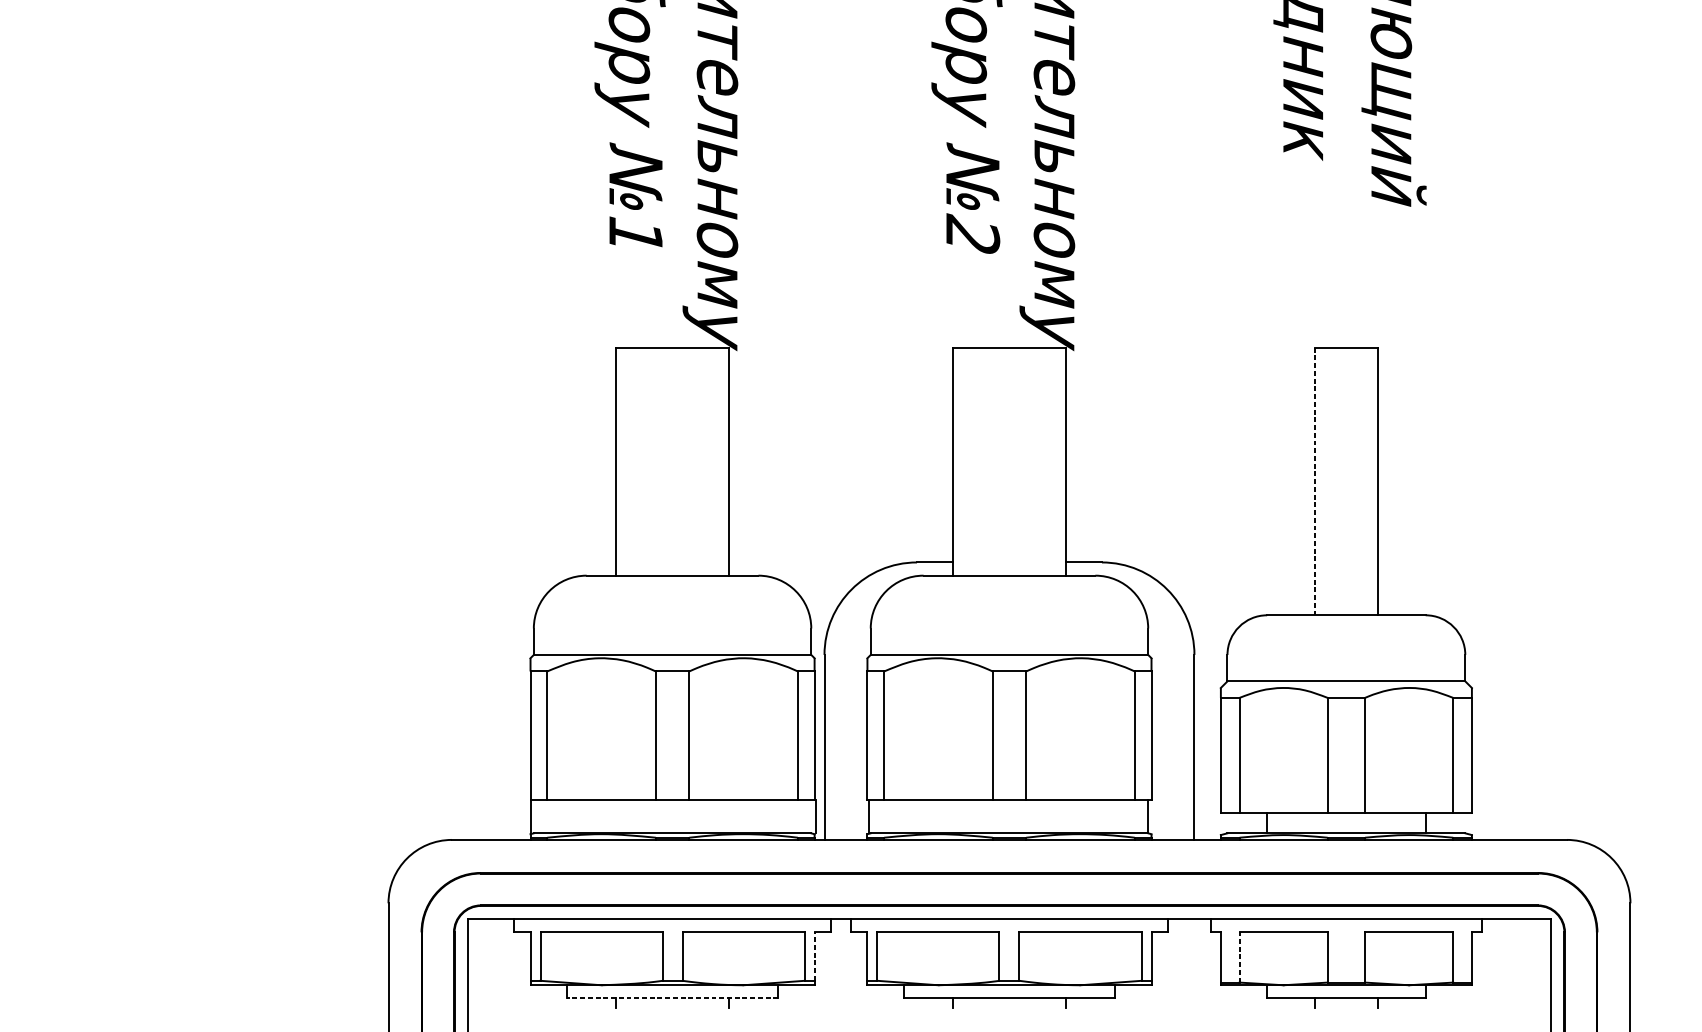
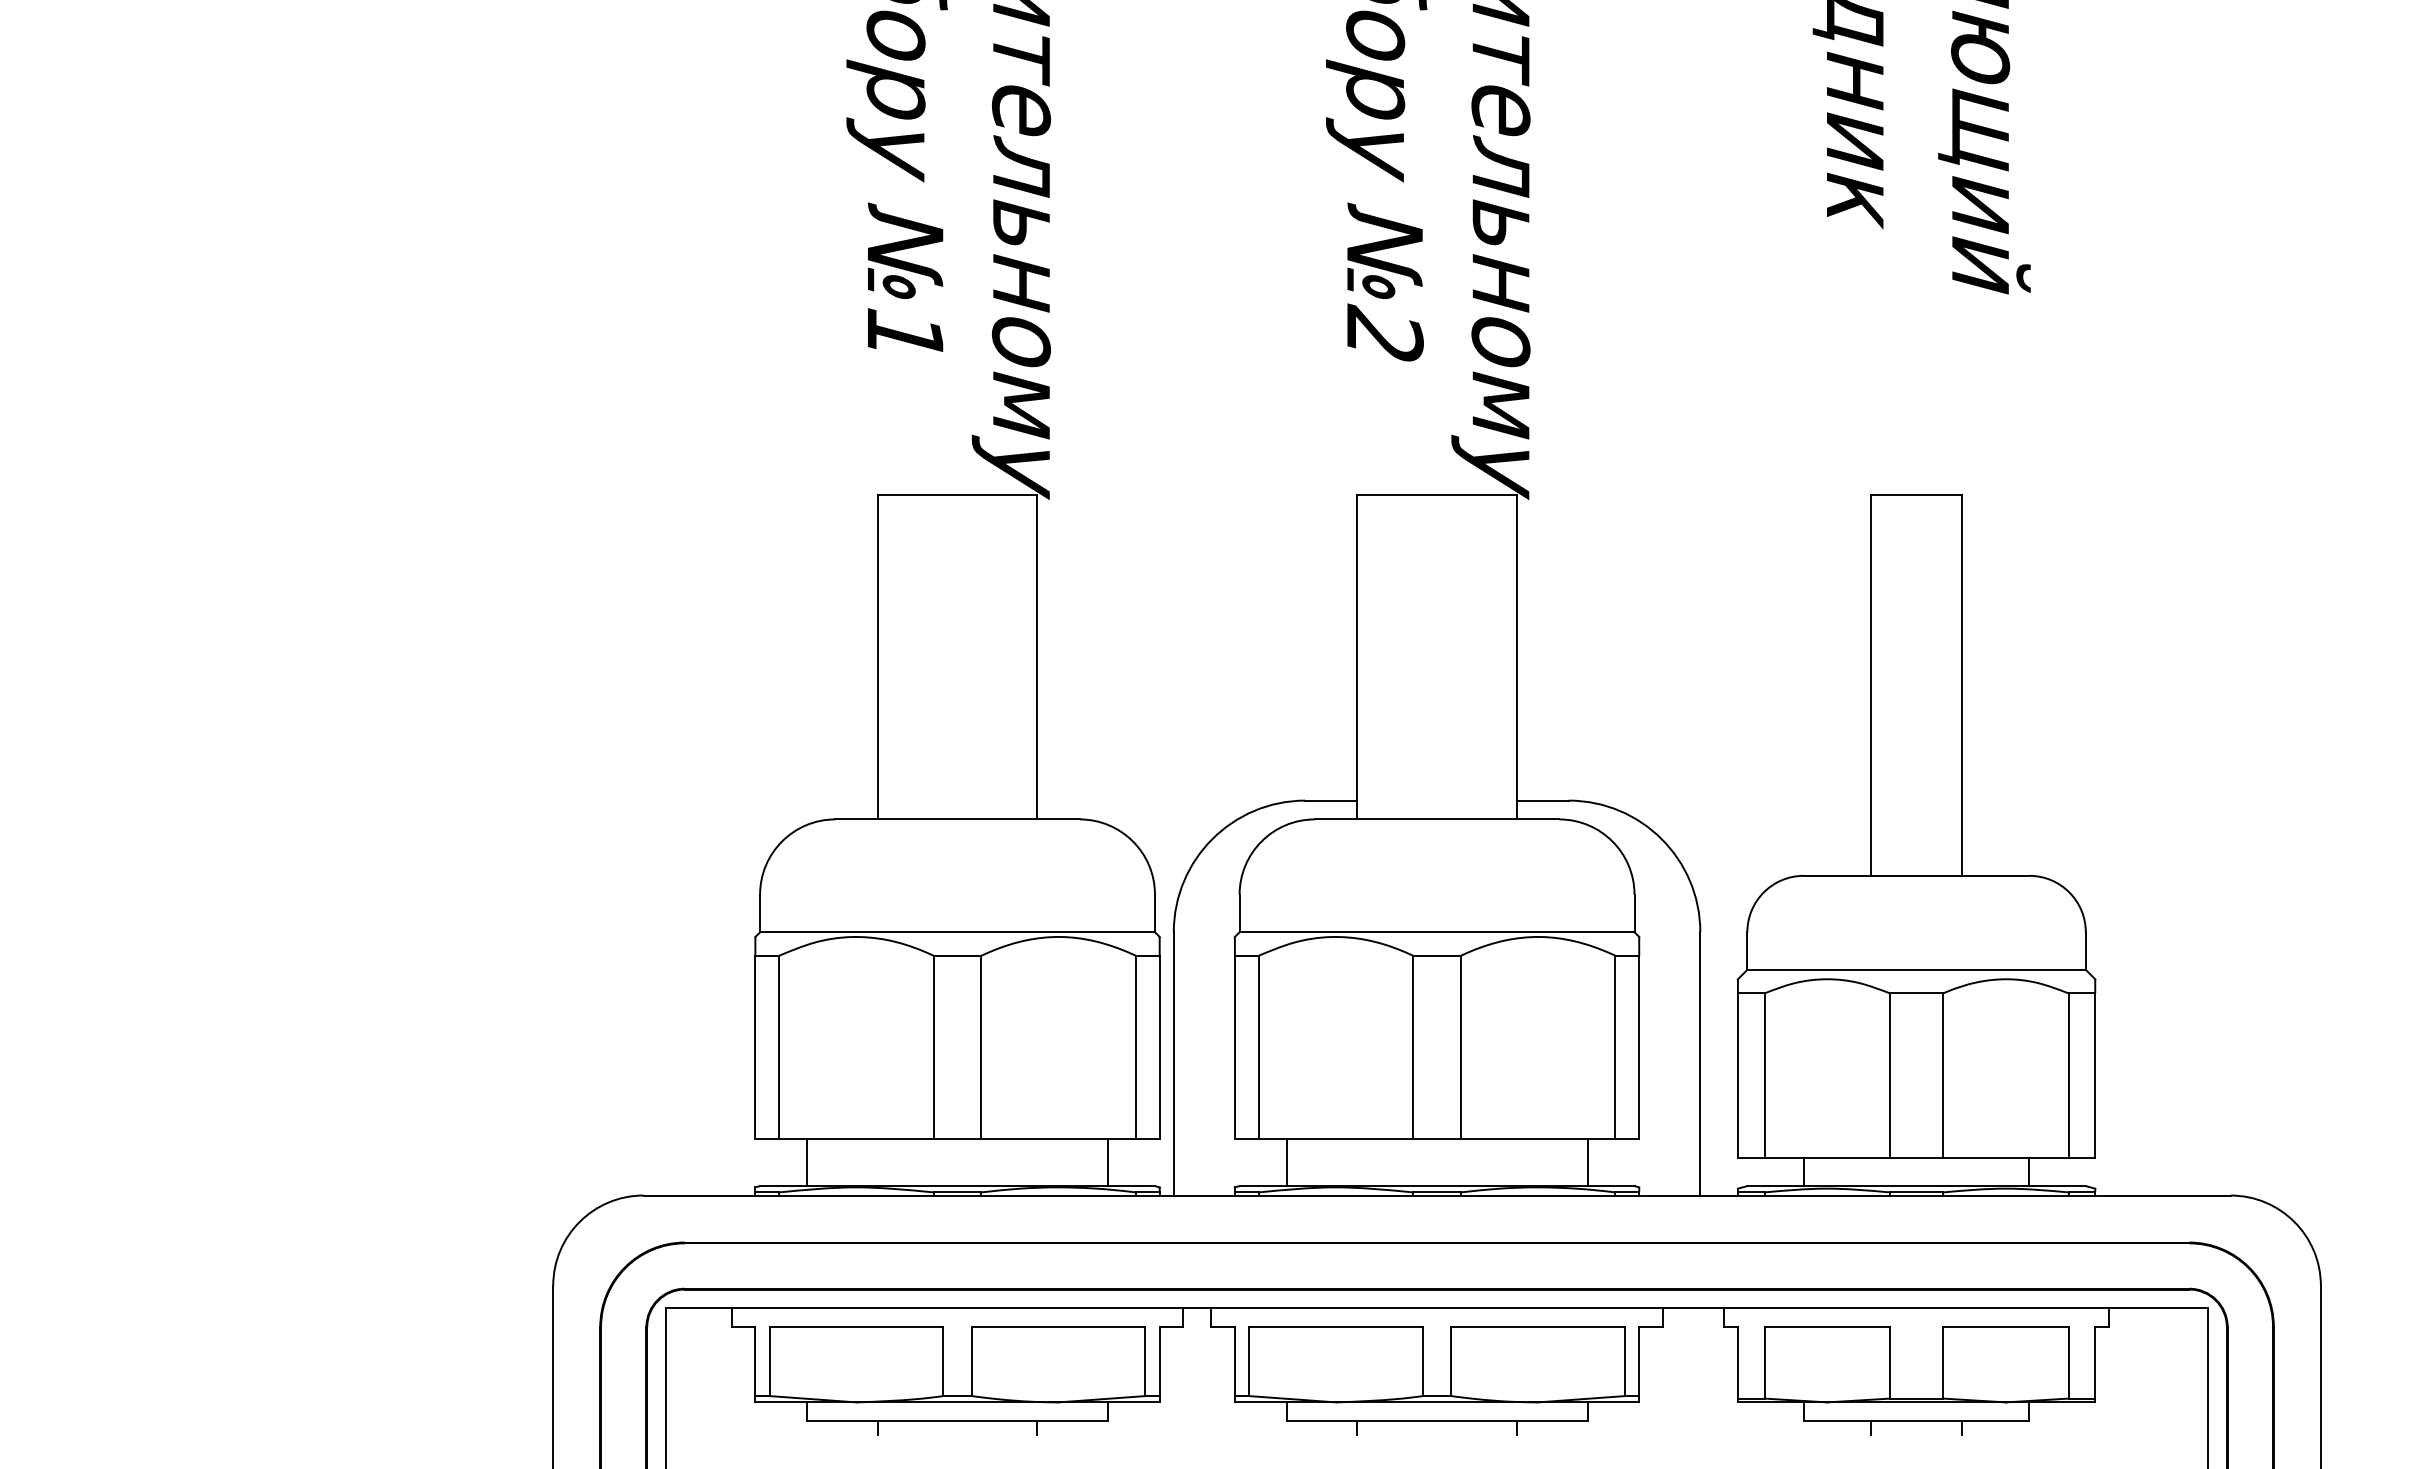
line: (1314, 481) -> (1871, 685), dashed -> solid
line: (531, 816) -> (807, 1162), moved
line: (815, 816) -> (1107, 1162), moved
line: (869, 816) -> (1286, 1162), moved
line: (1147, 816) -> (1587, 1162), moved
line: (814, 956) -> (1159, 1361), dashed -> solid
line: (1239, 957) -> (1764, 1362), dashed -> solid
line: (672, 998) -> (957, 1421), dashed -> solid

